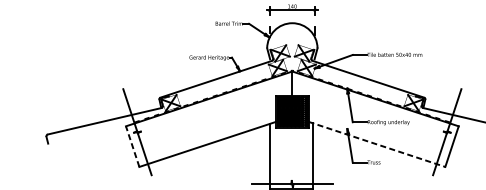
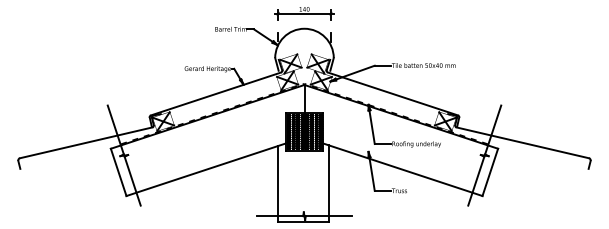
line: (376, 144) -> (402, 169), dashed -> solid
line: (132, 146) -> (118, 172), dashed -> solid

